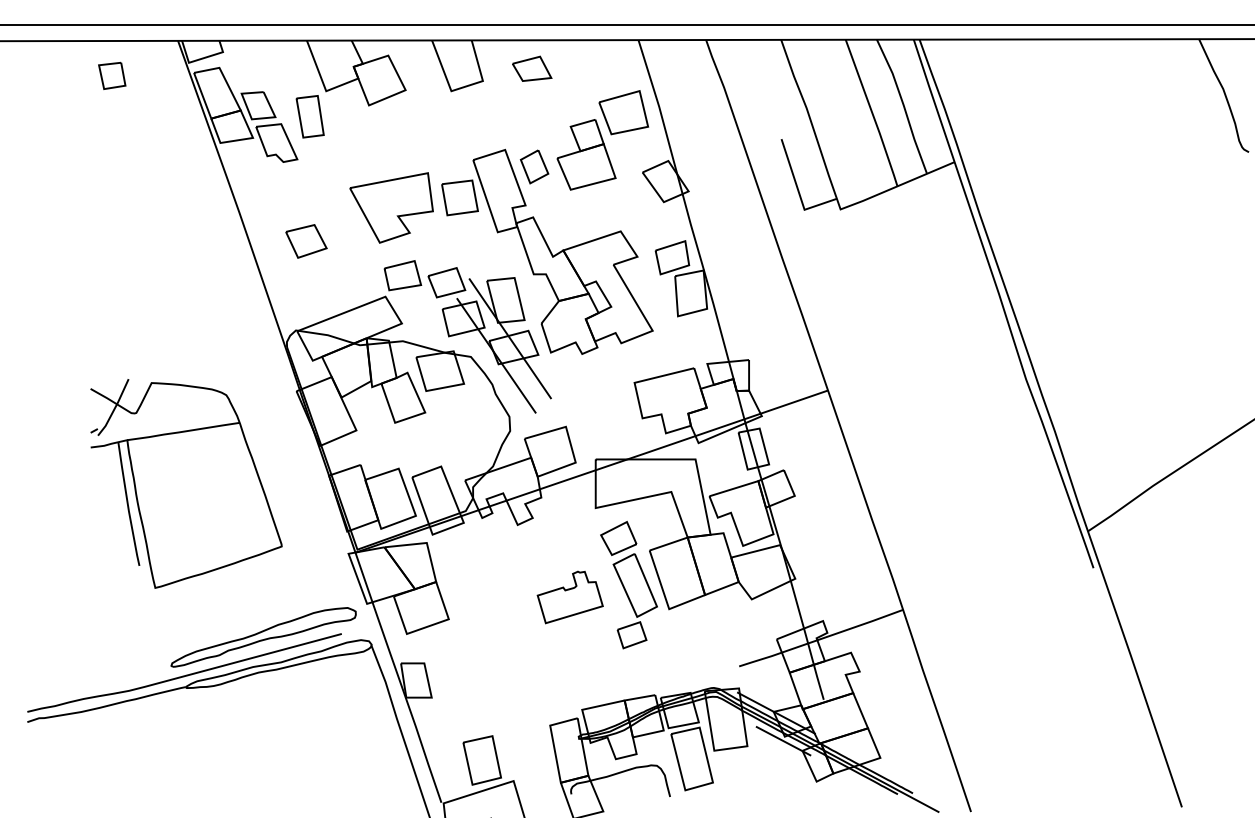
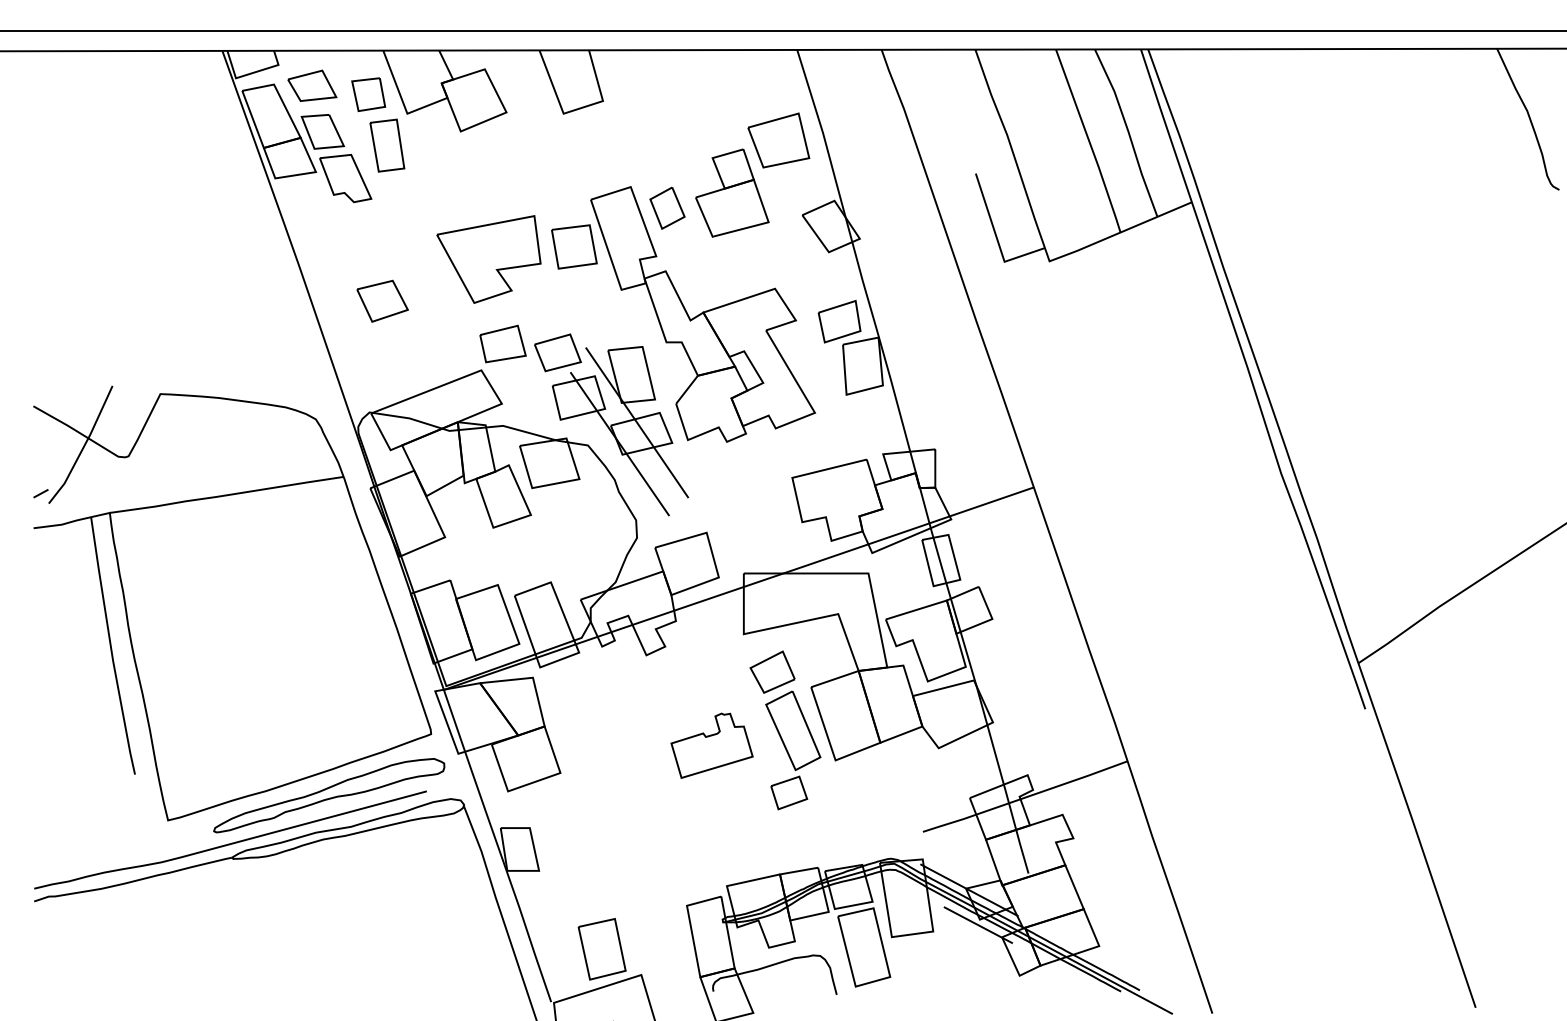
part: (532, 68) -> (312, 85), moved
part: (112, 75) -> (368, 94), moved
part: (186, 483) -> (232, 603), size x1.67

